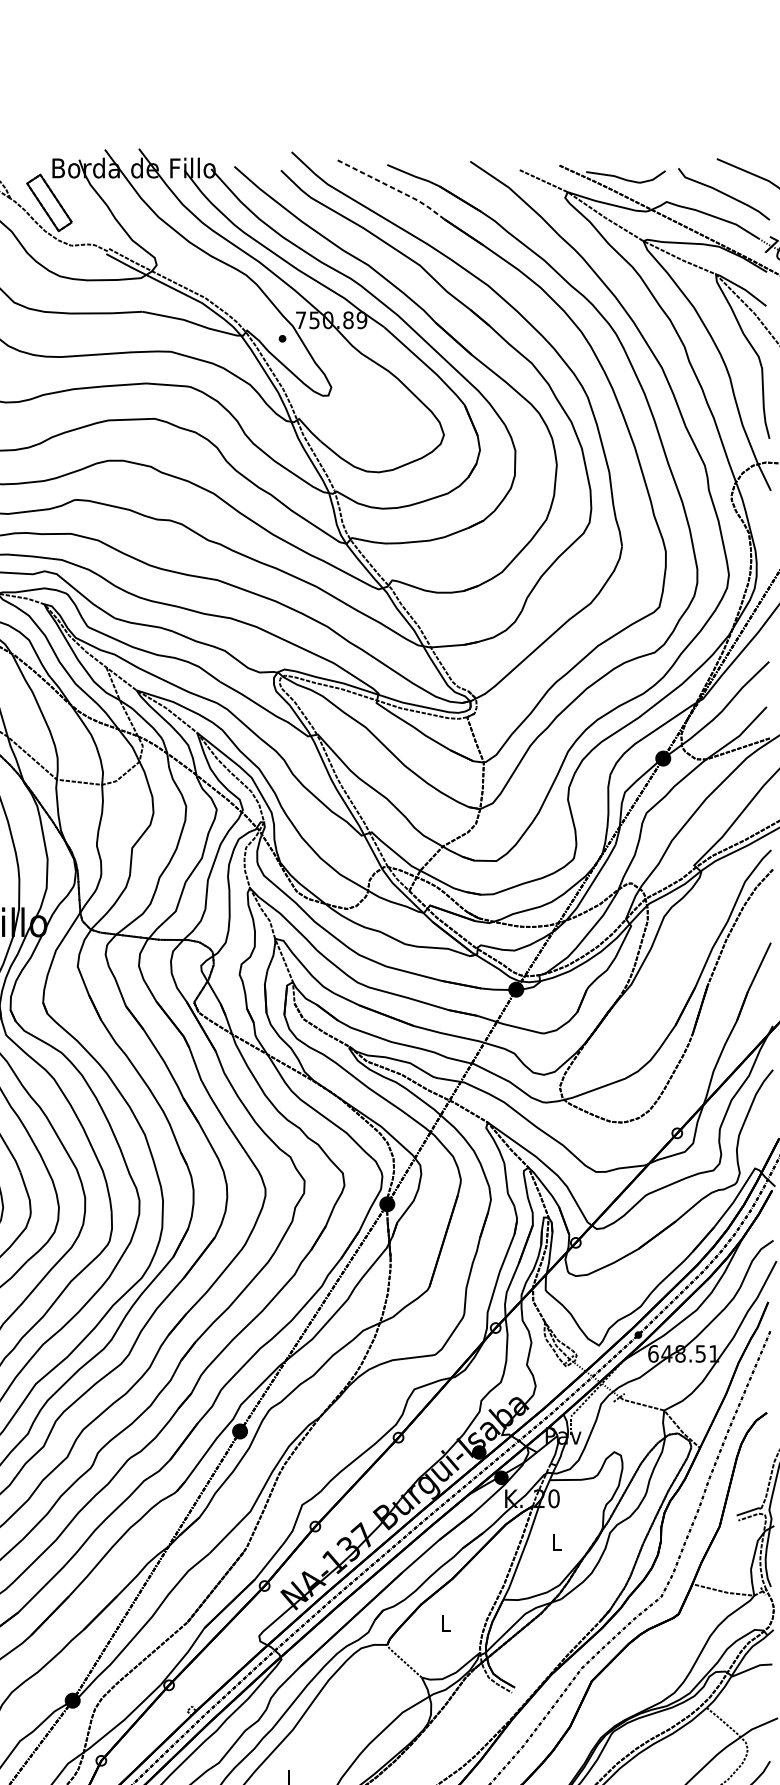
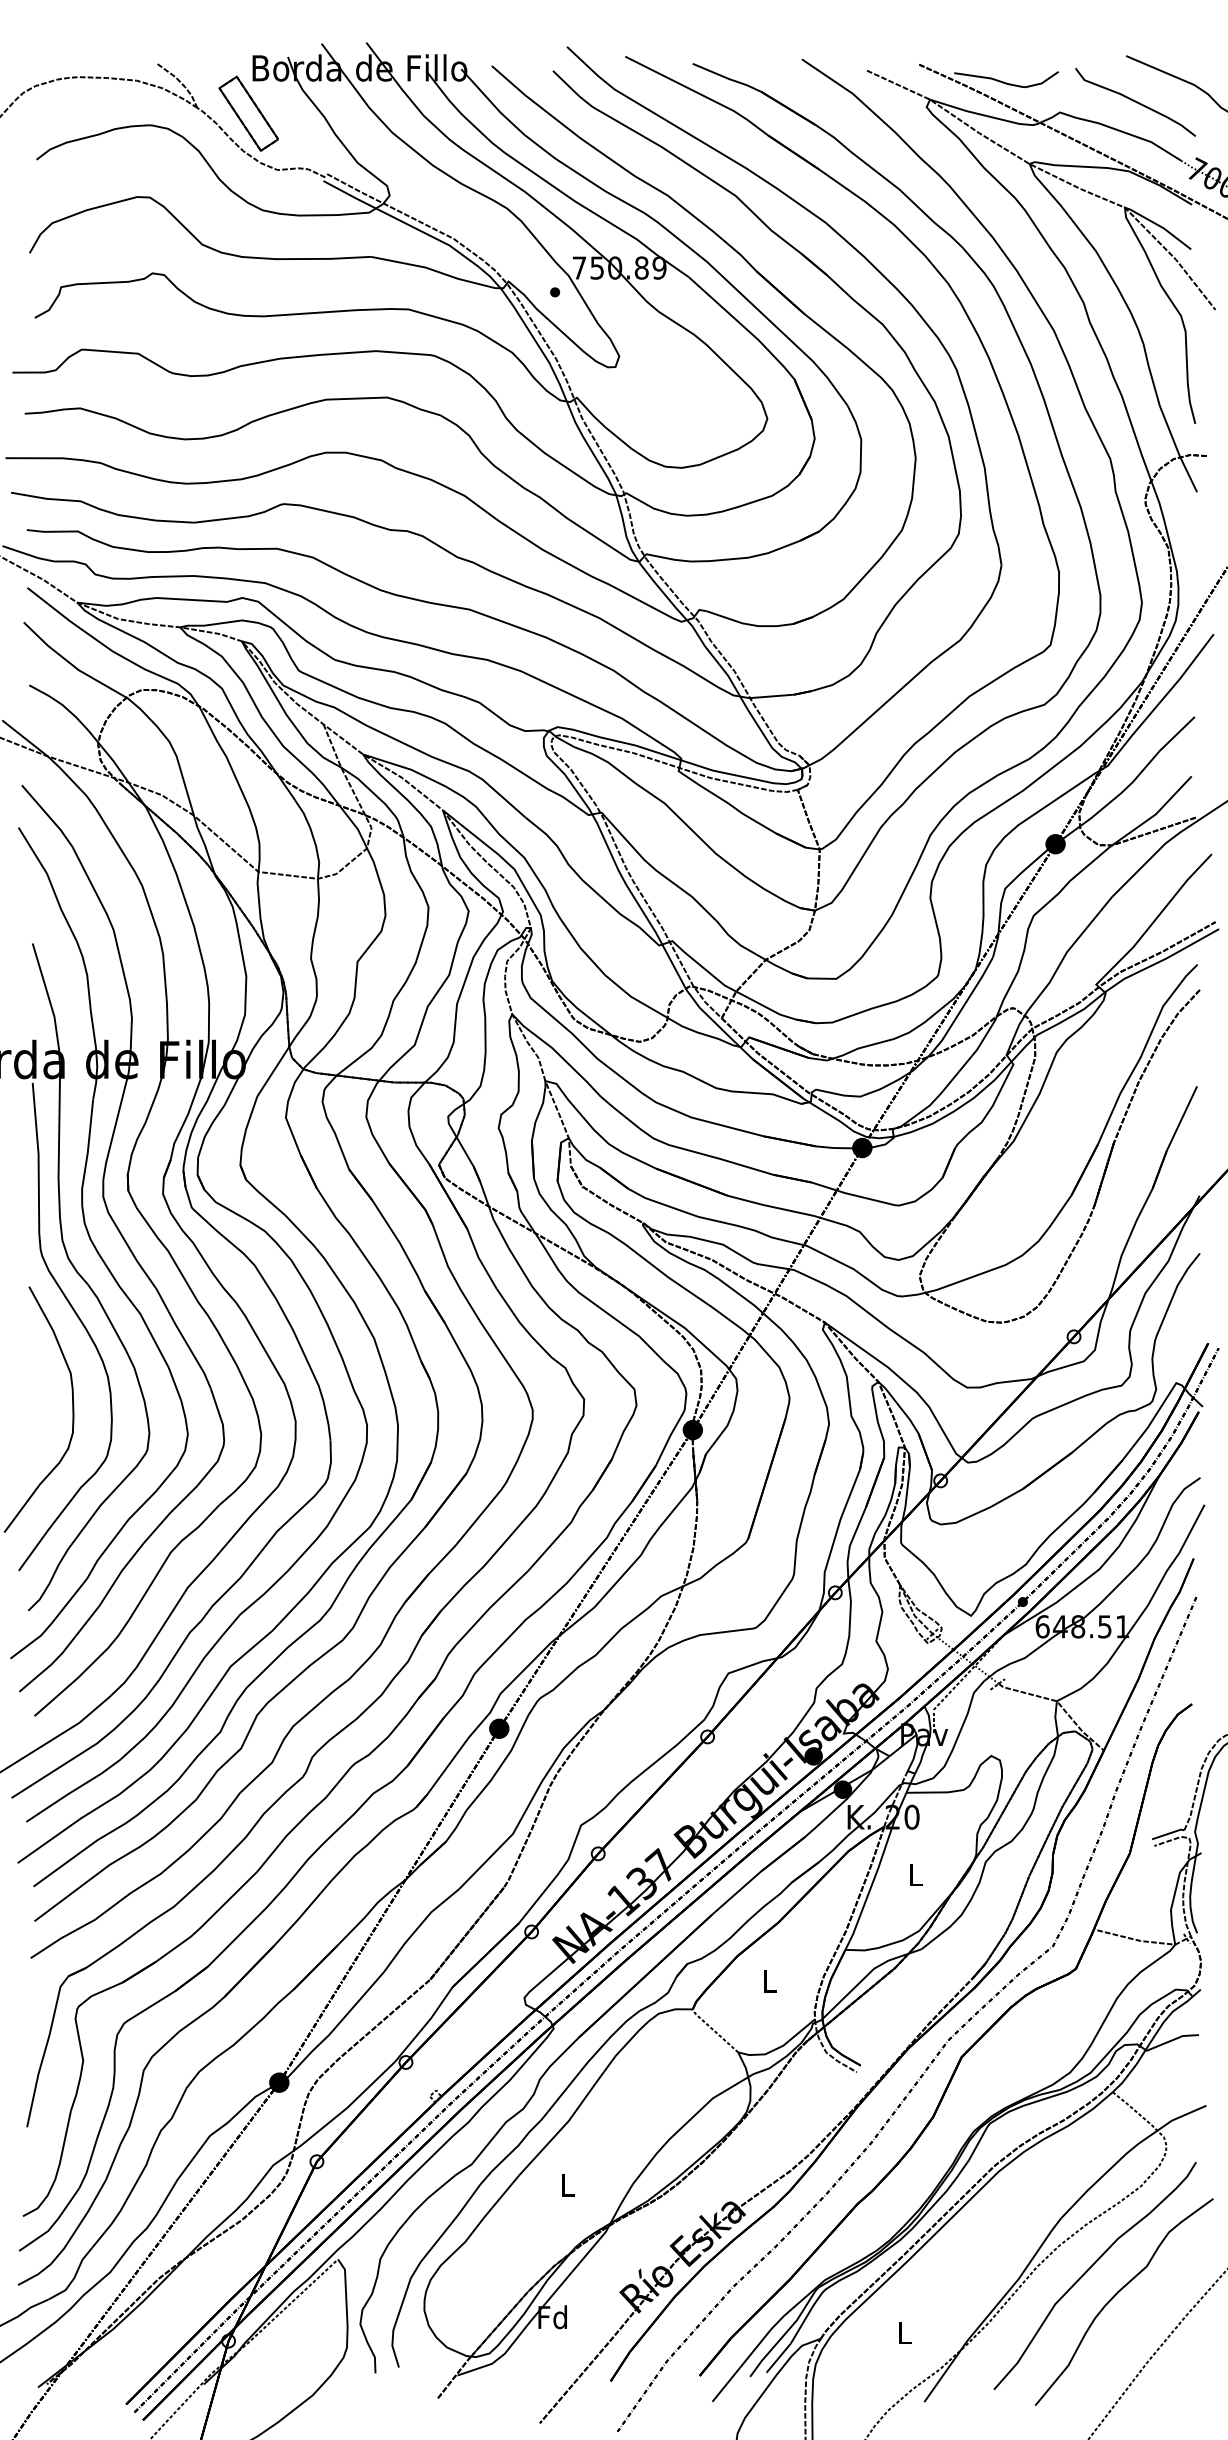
line: (392, 187) -> (699, 93), dashed -> solid

